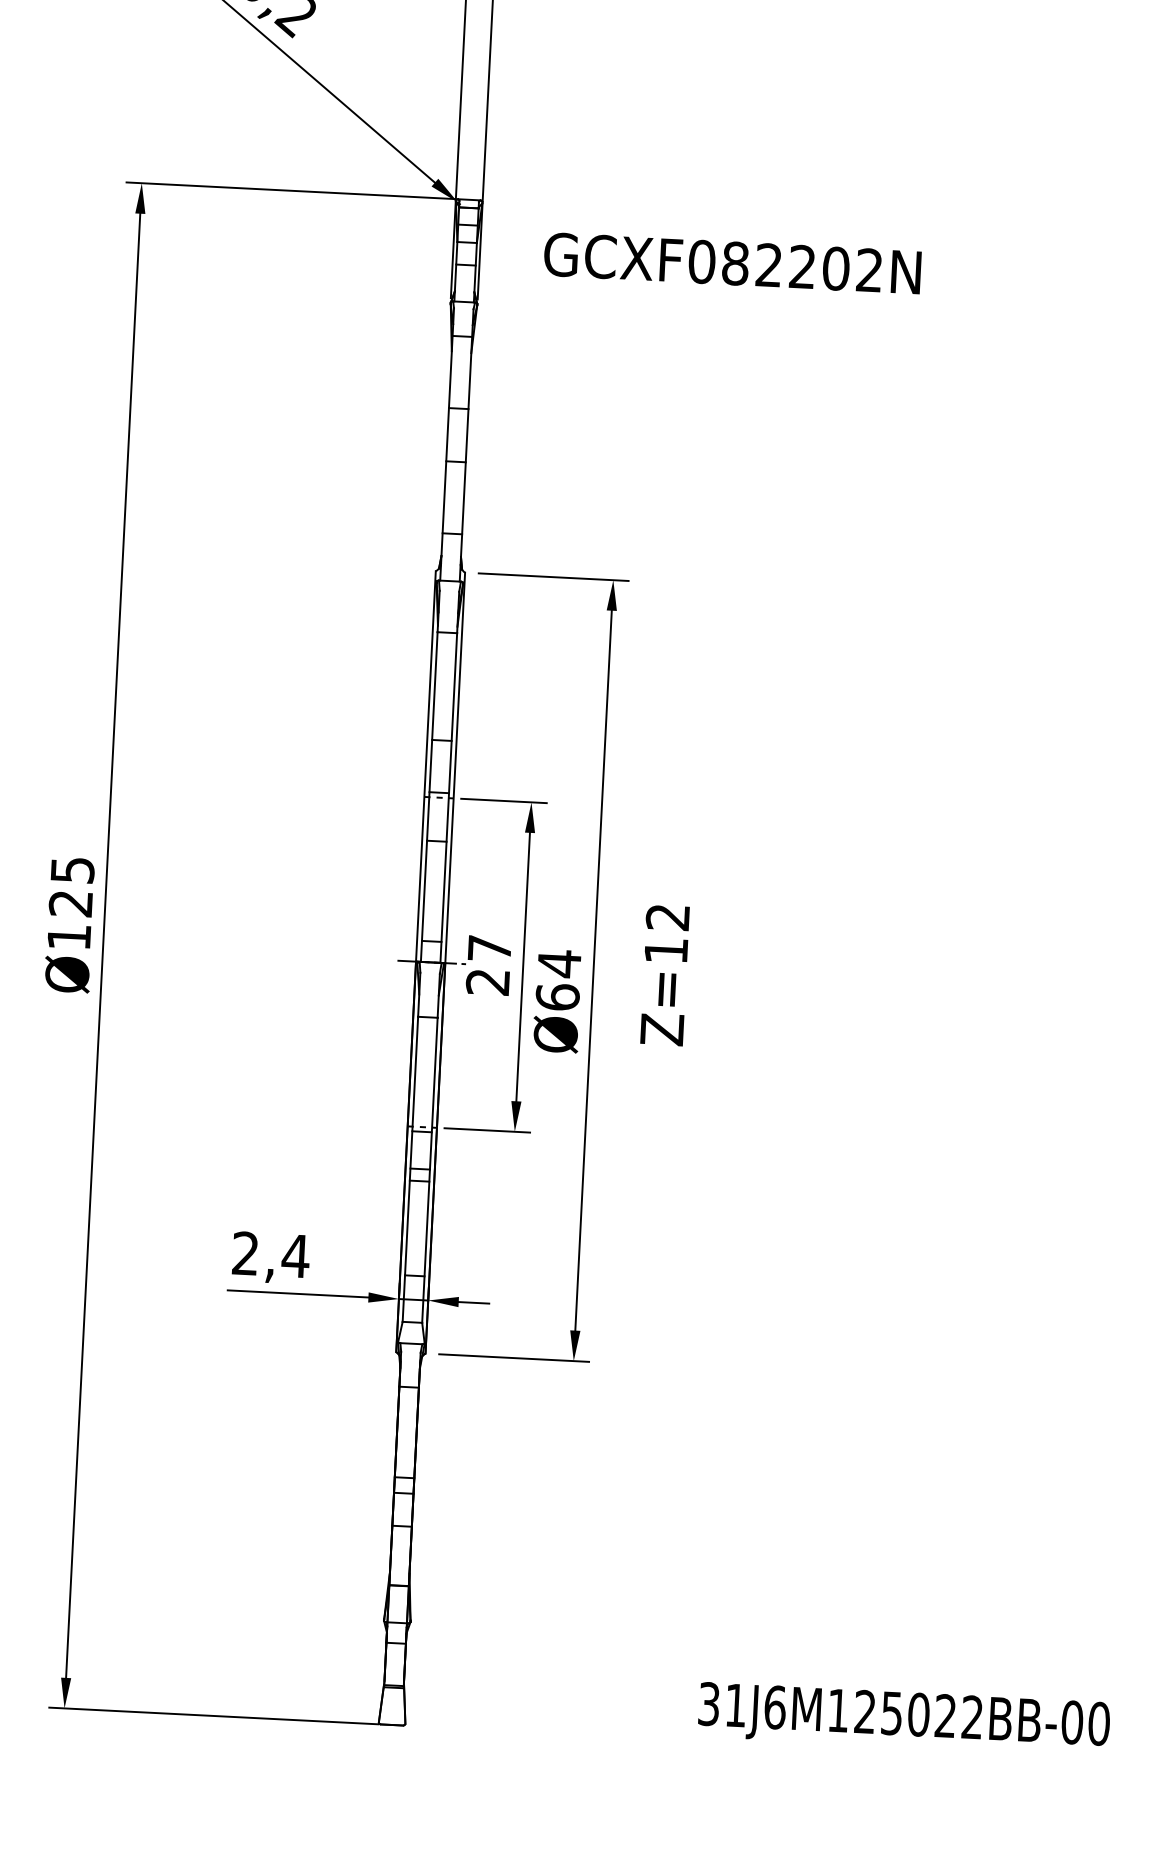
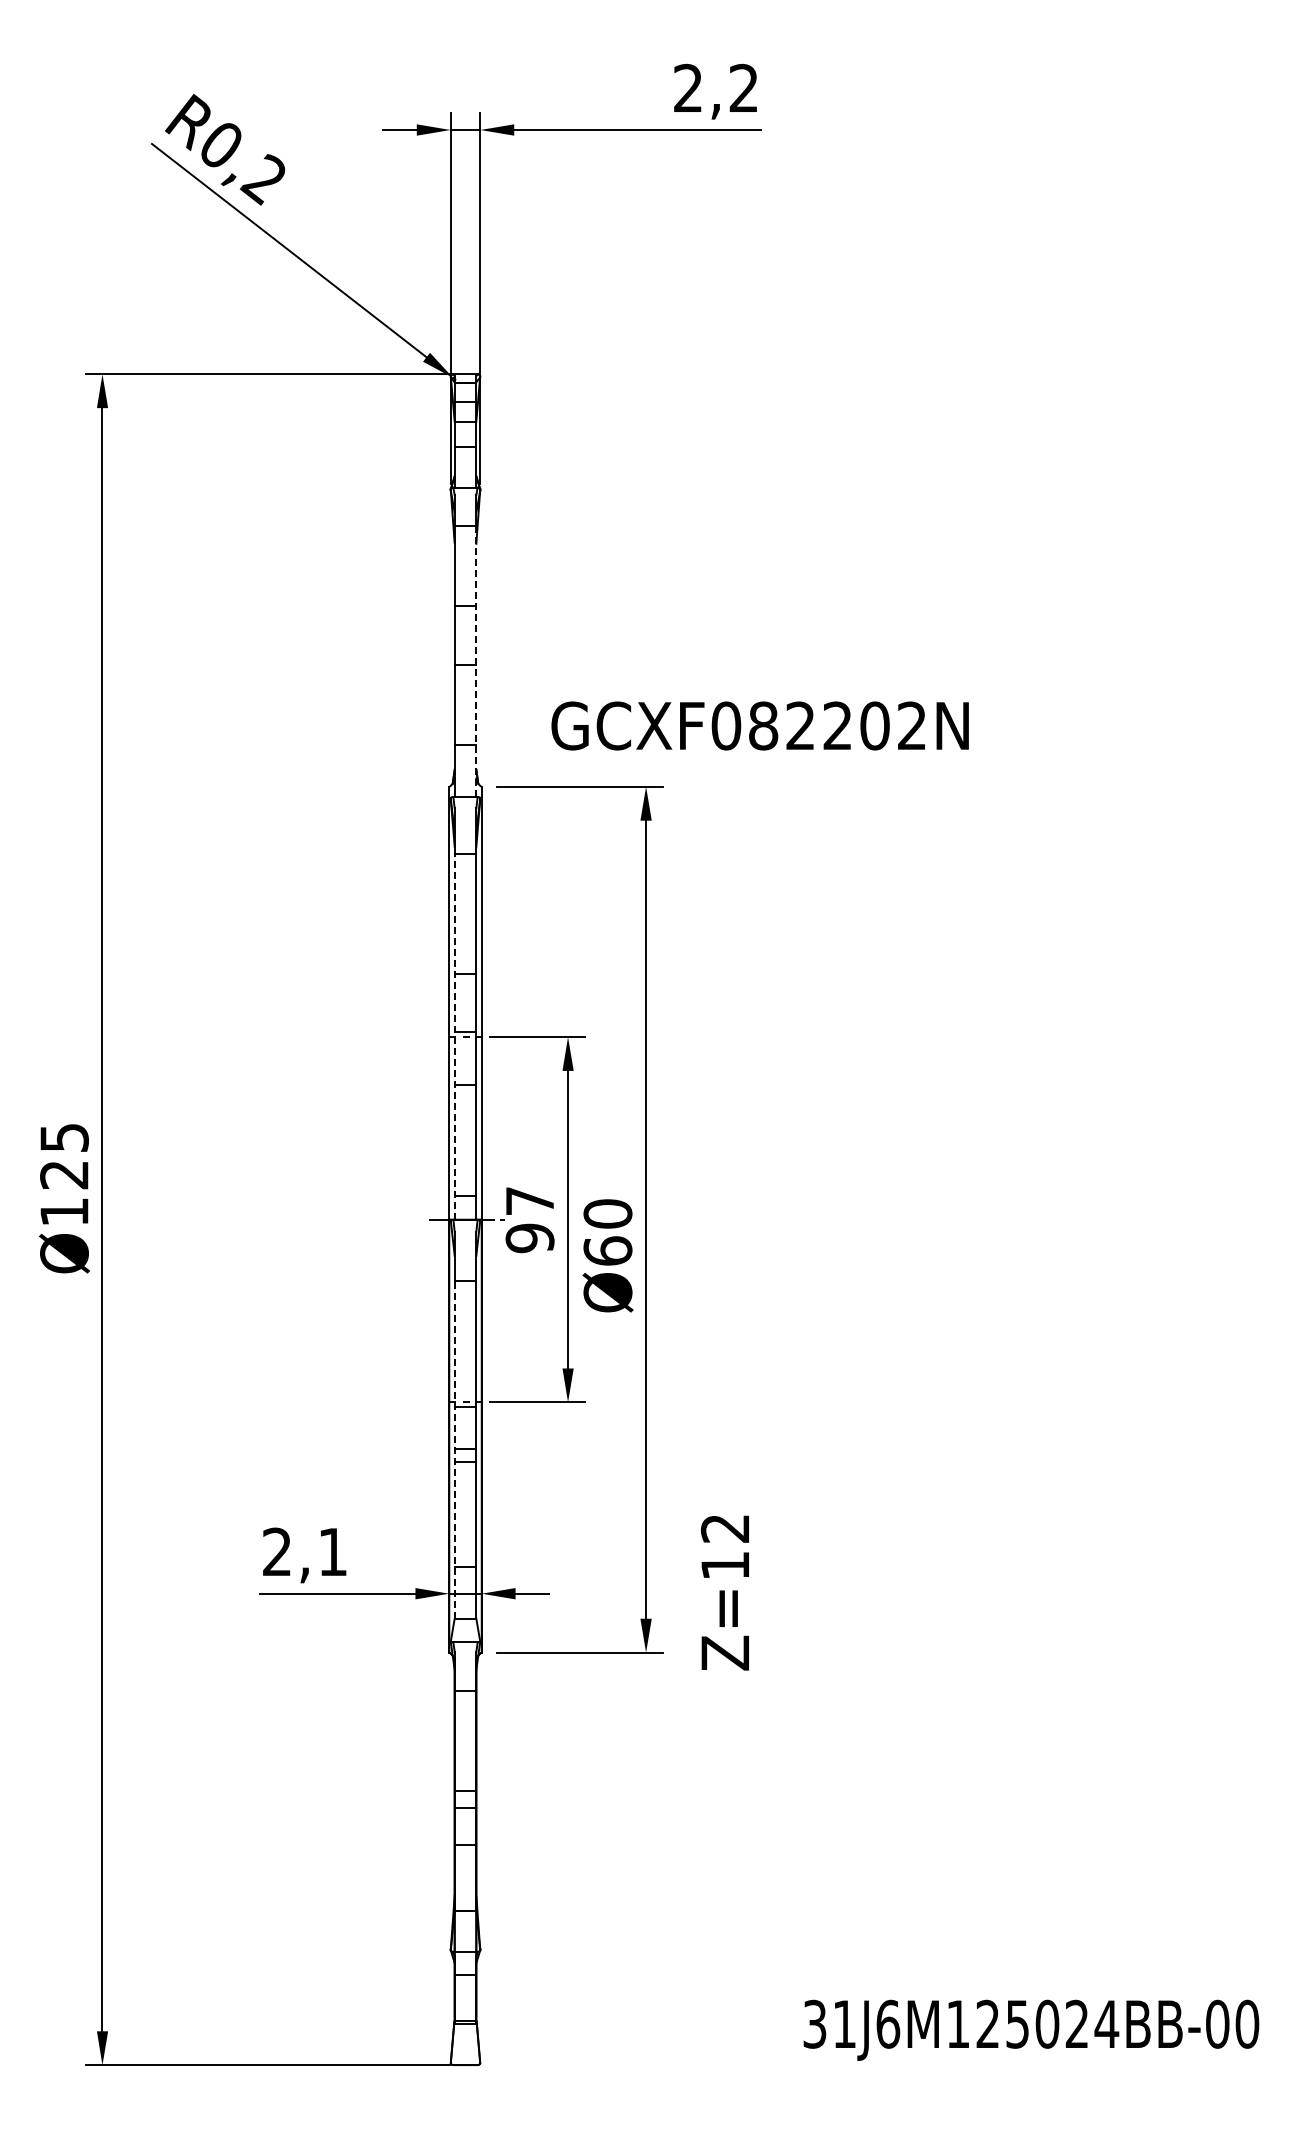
text: (731, 263) -> (759, 725), moved
line: (466, 459) -> (476, 661), solid -> dashed
line: (429, 796) -> (454, 1036), solid -> dashed
text: (559, 963) -> (607, 1213), Ø64 -> Ø60
text: (664, 974) -> (724, 1592), moved
text: (487, 982) -> (529, 1238), 27 -> 97
line: (410, 1169) -> (454, 1449), solid -> dashed
text: (295, 1255) -> (332, 1551), 2,4 -> 2,1
text: (972, 1716) -> (1106, 2023), 31J6M125022BB-00 -> 31J6M125024BB-00

